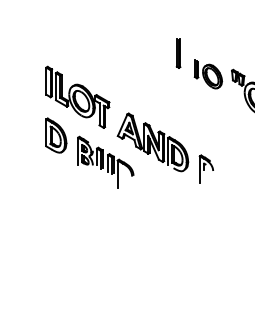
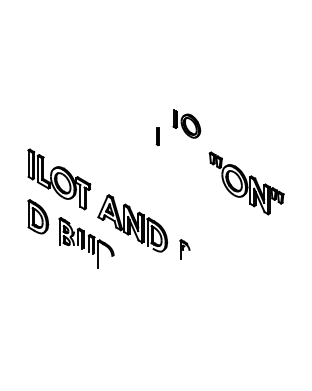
part: (178, 53) -> (157, 136), size x0.6
part: (208, 73) -> (186, 123), moved
part: (205, 169) -> (184, 249), size x0.7

